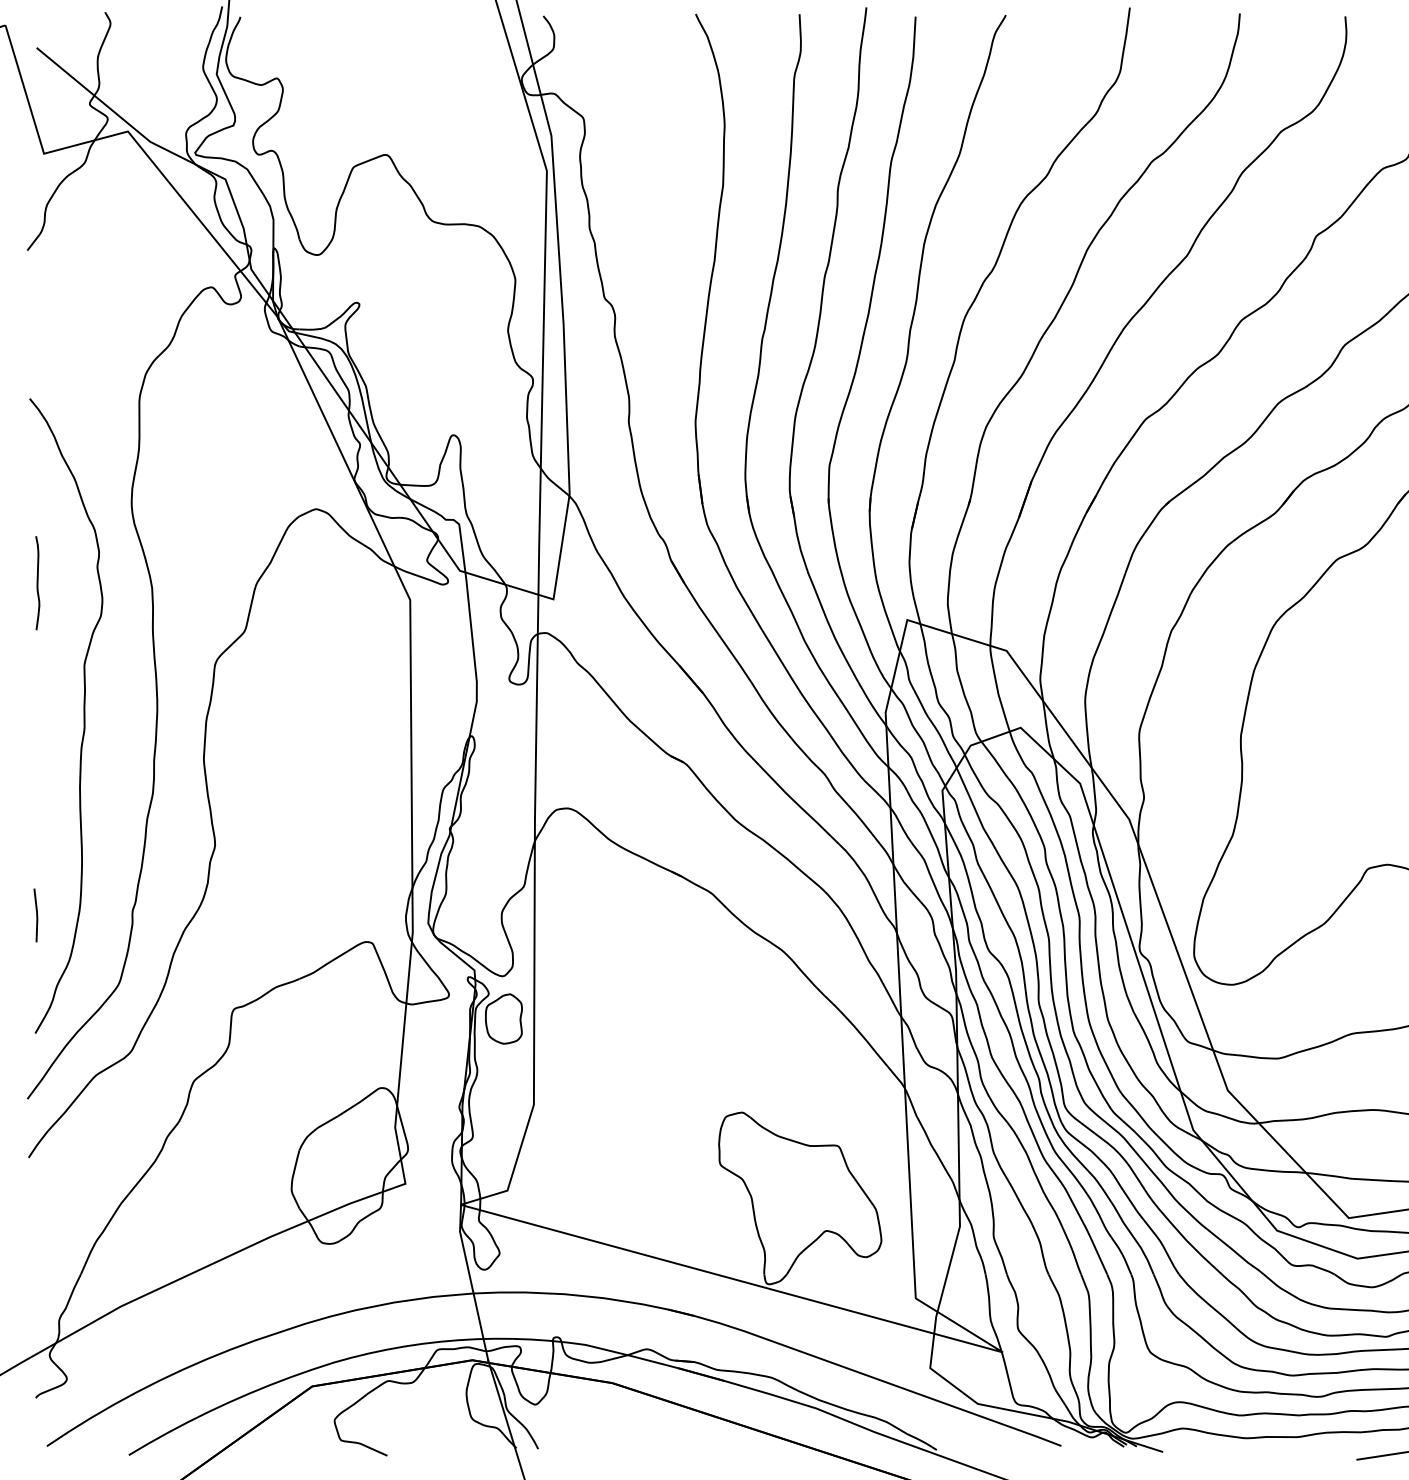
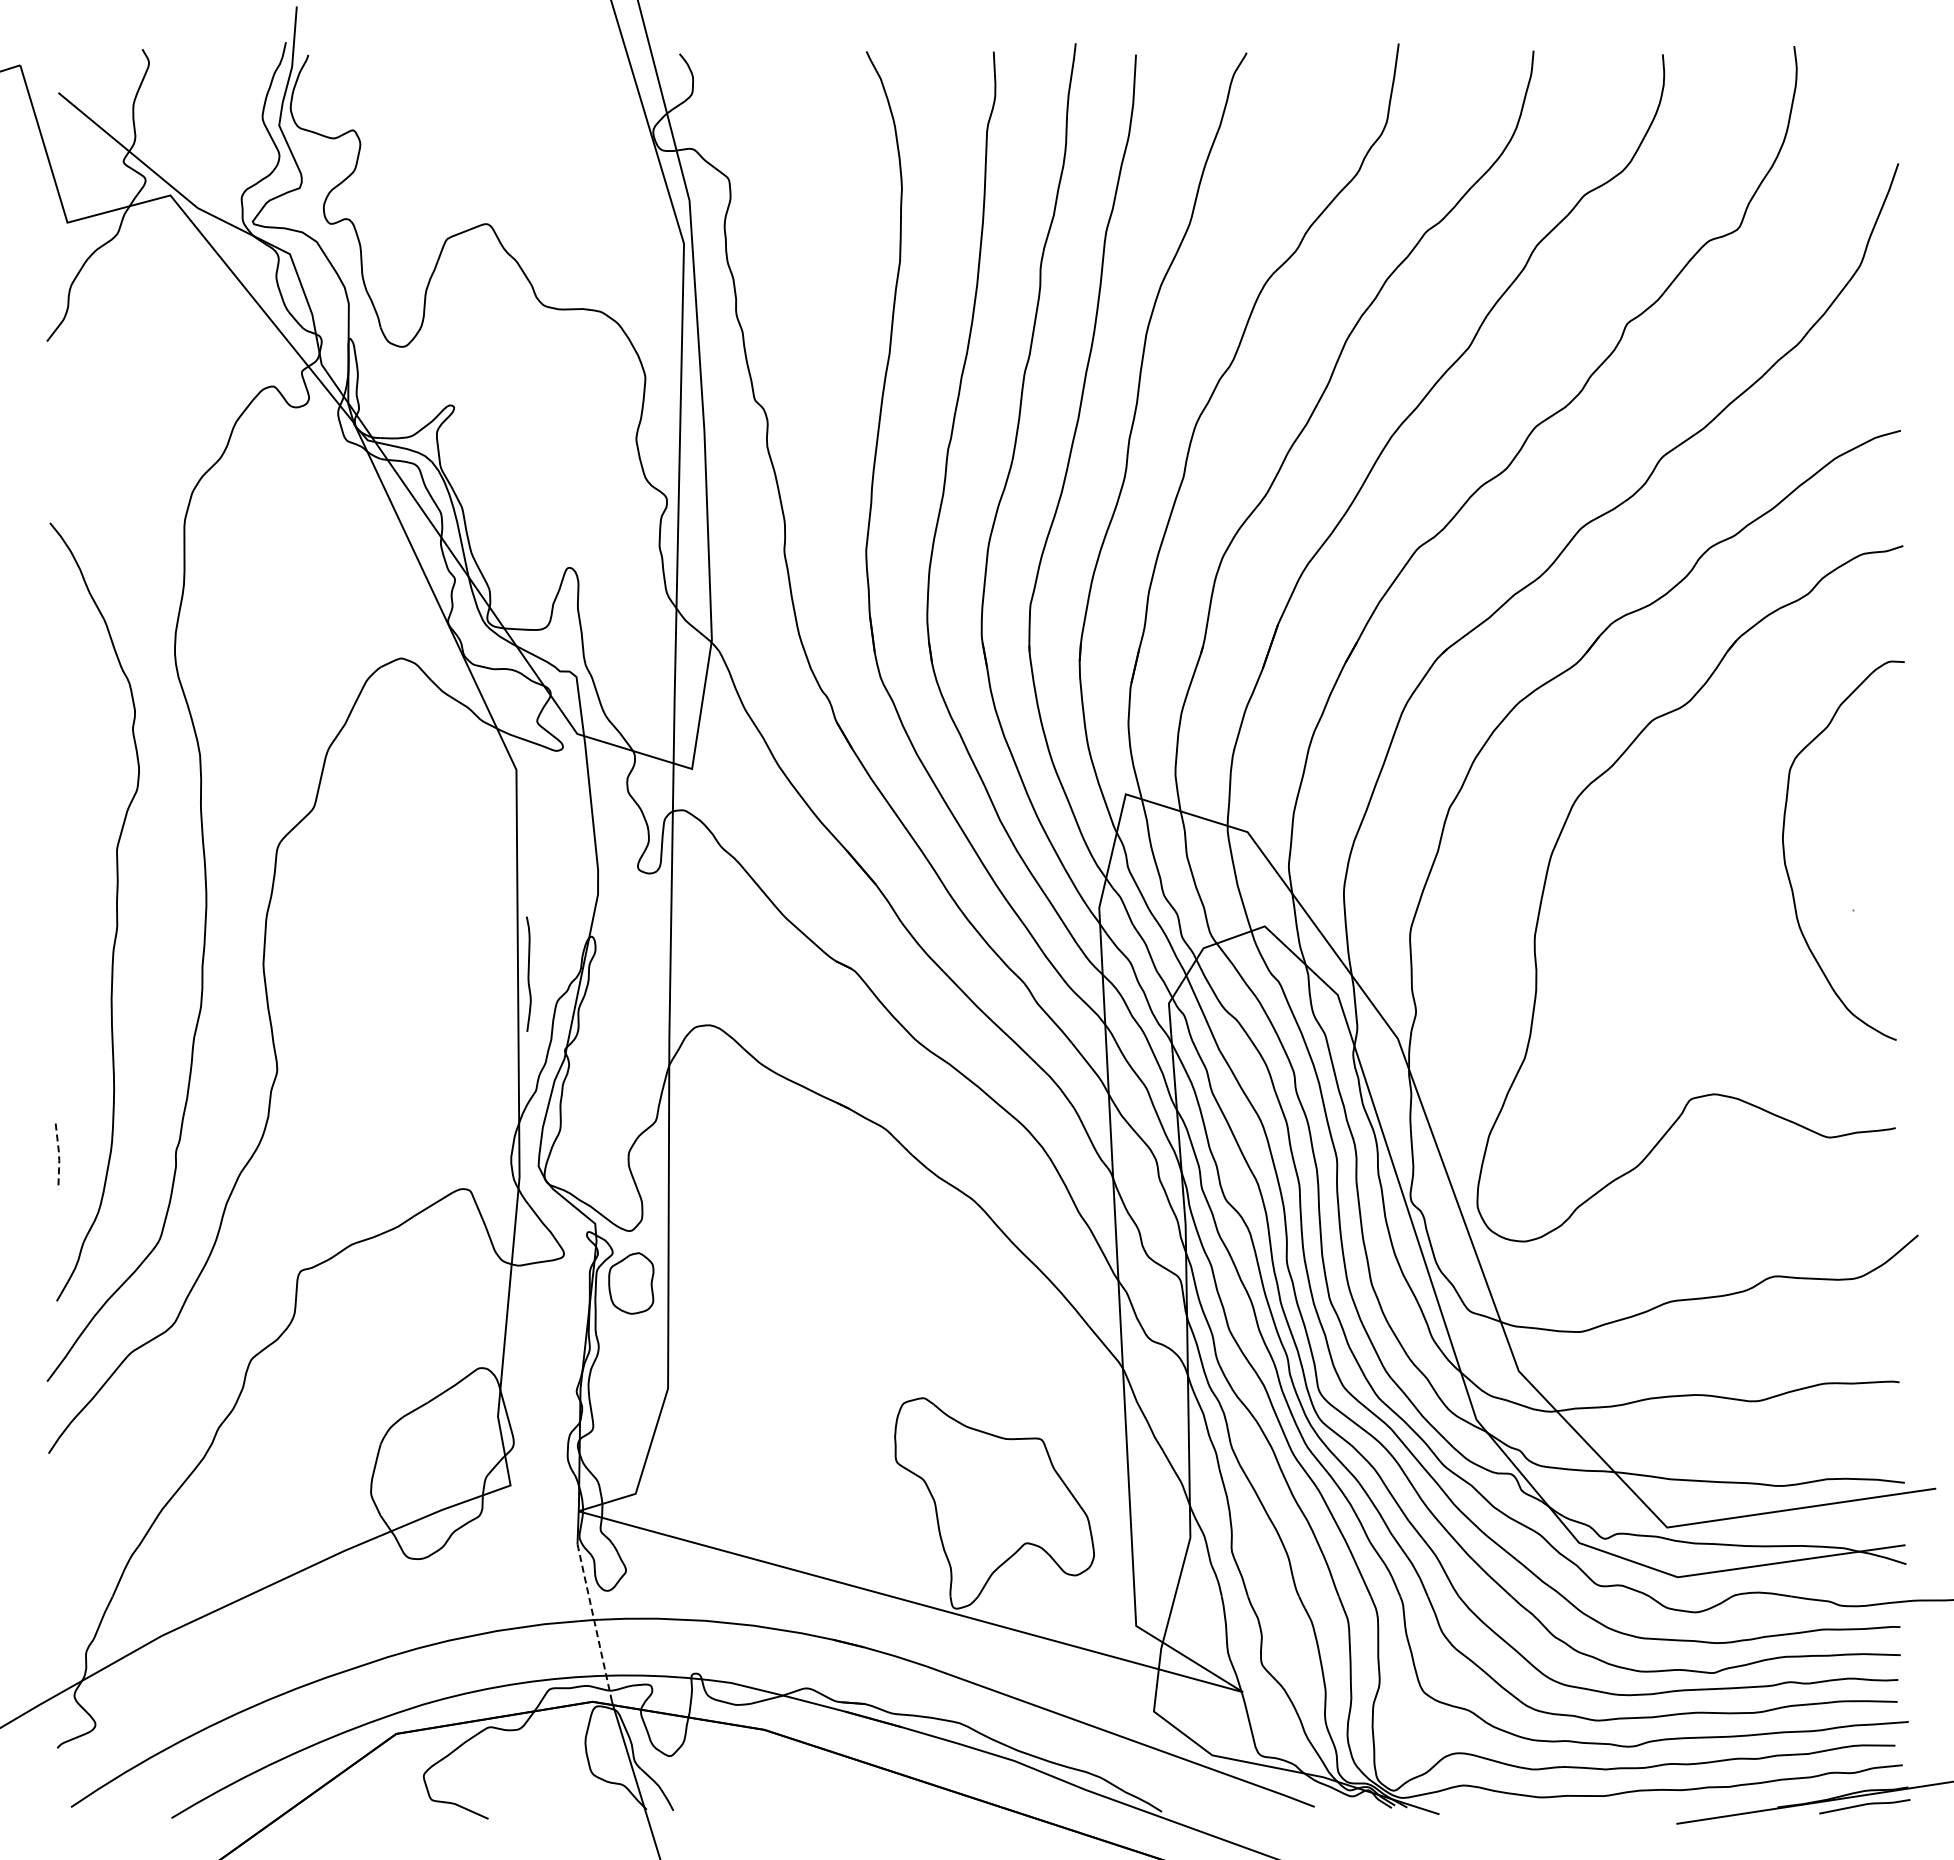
curve: (37, 582) -> (528, 973), moved
line: (37, 915) -> (59, 1156), solid -> dashed
line: (473, 1296) -> (594, 1623), solid -> dashed

